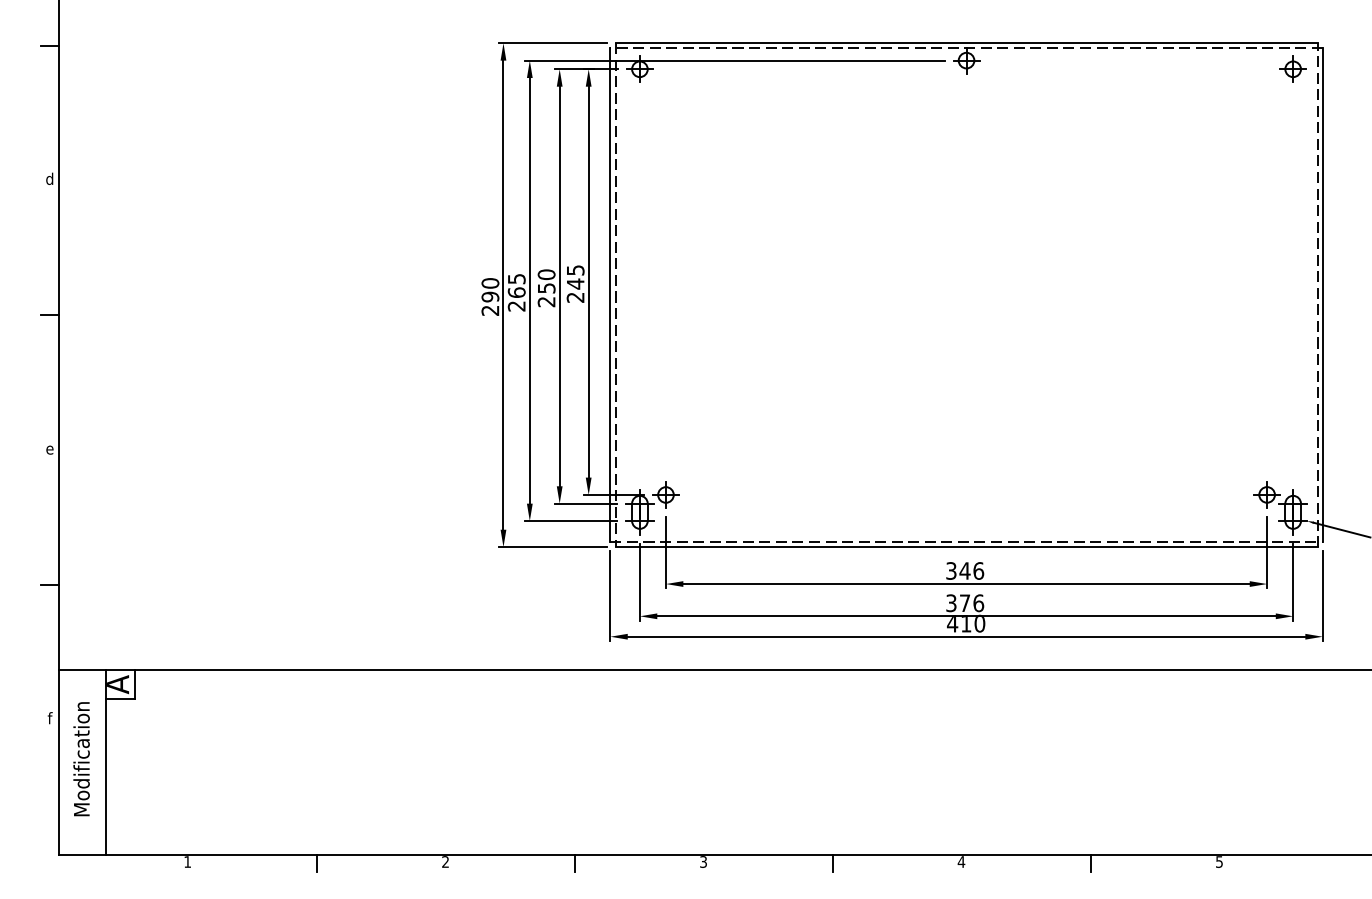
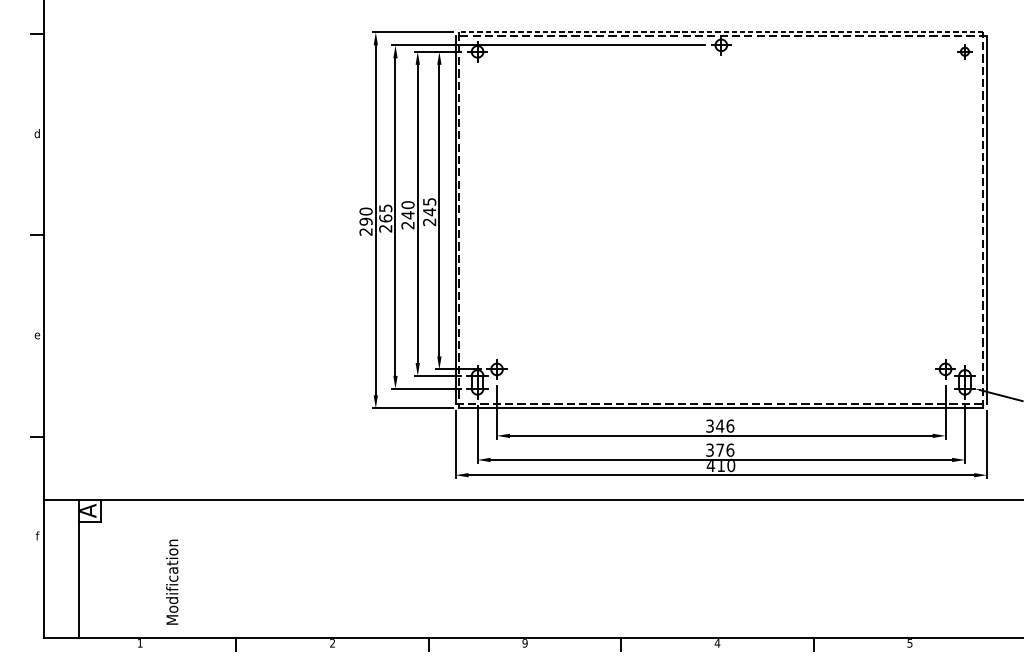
line: (966, 43) -> (721, 32), solid -> dashed
part: (1292, 68) -> (964, 51), size x0.7
text: (546, 288) -> (407, 215), 250 -> 240
text: (81, 759) -> (172, 582), moved
text: (703, 861) -> (525, 642), 3 -> 9

